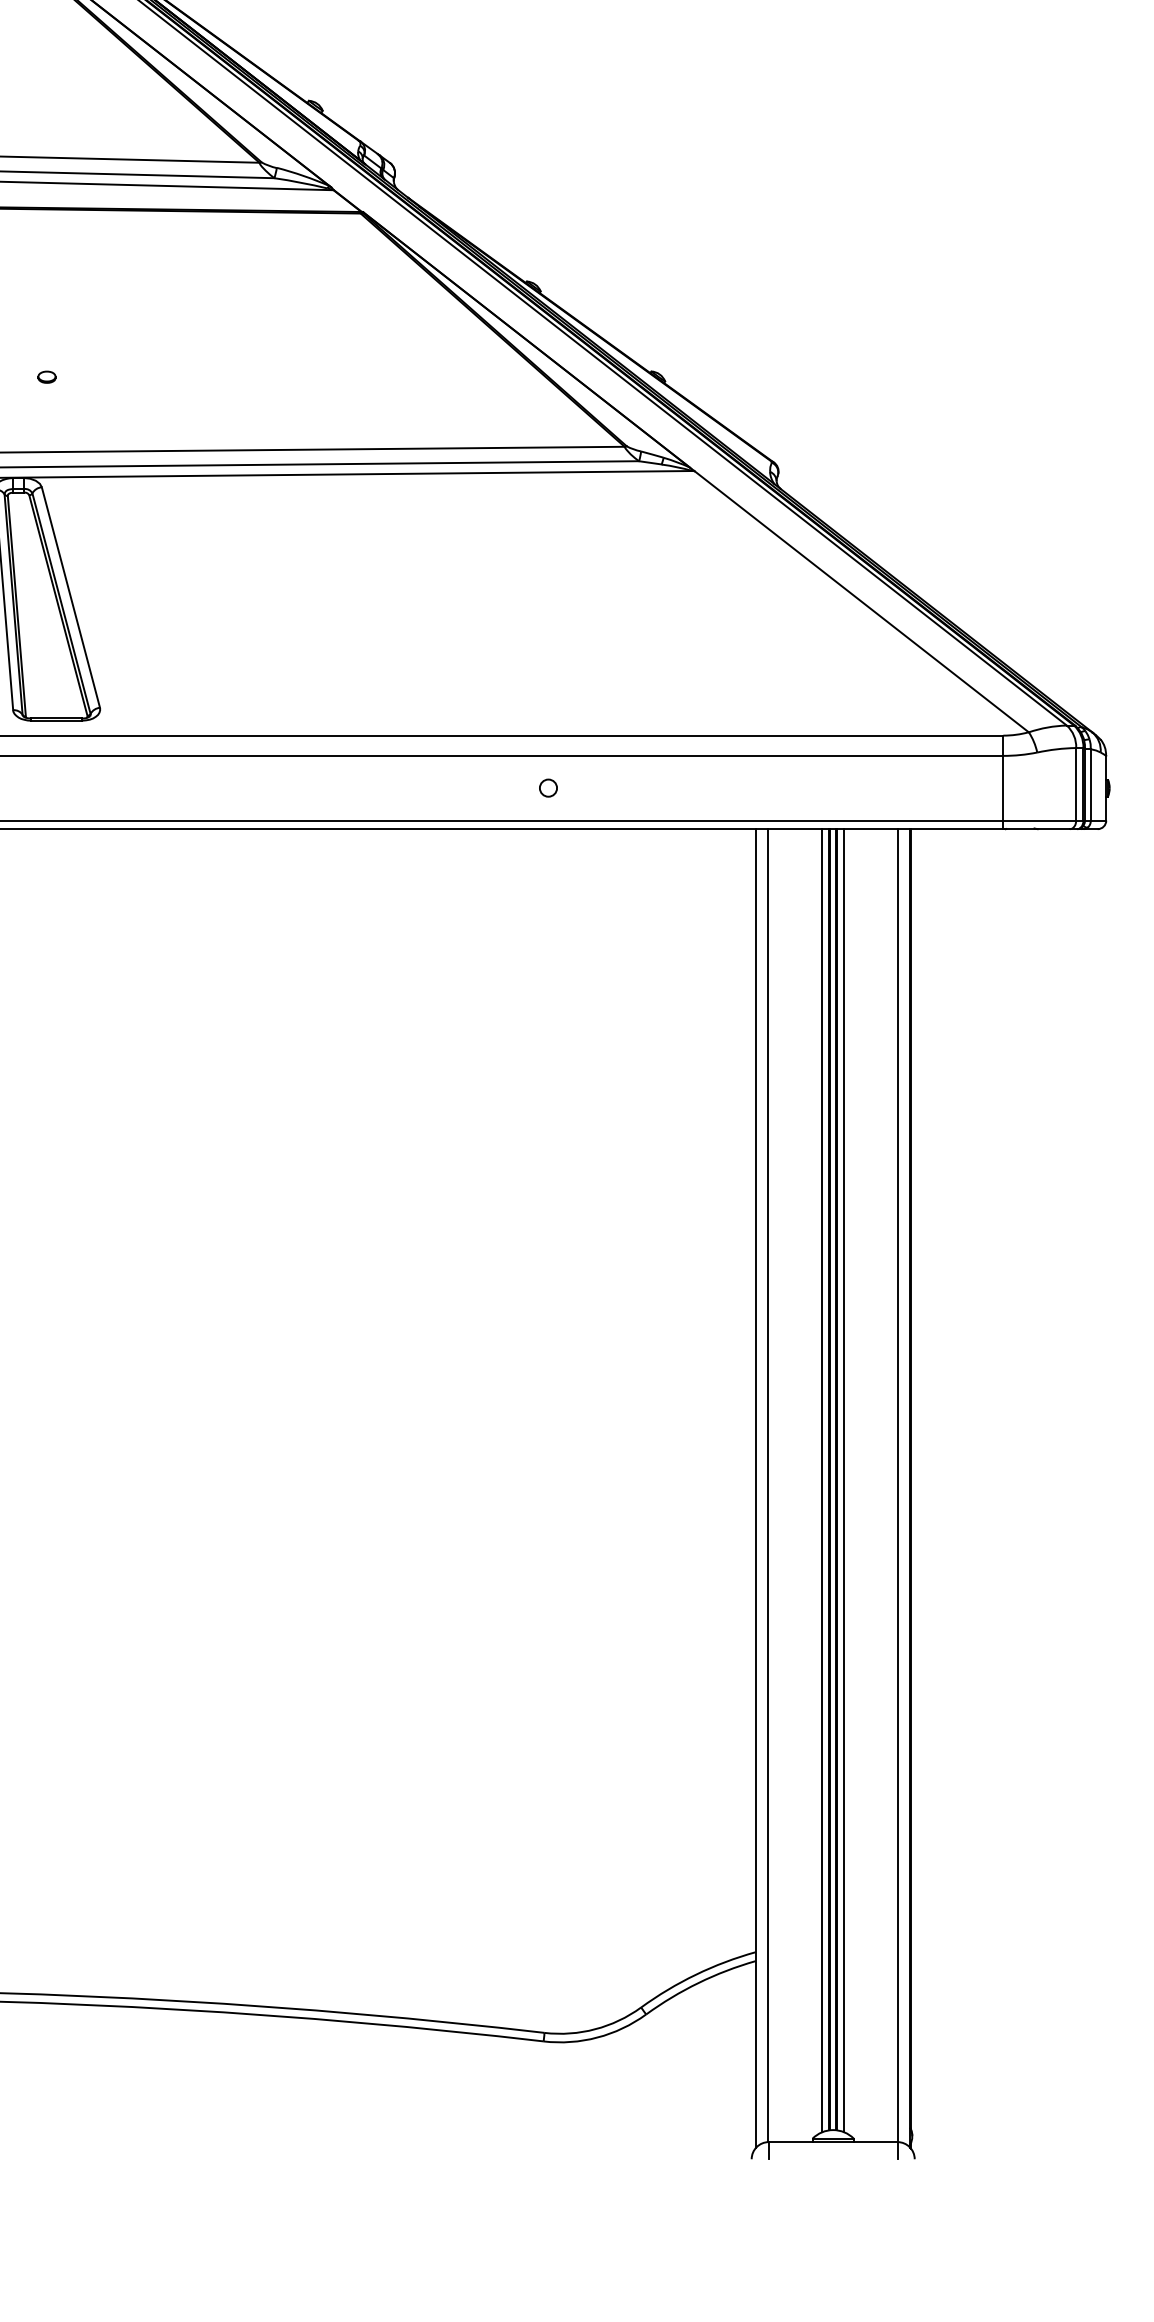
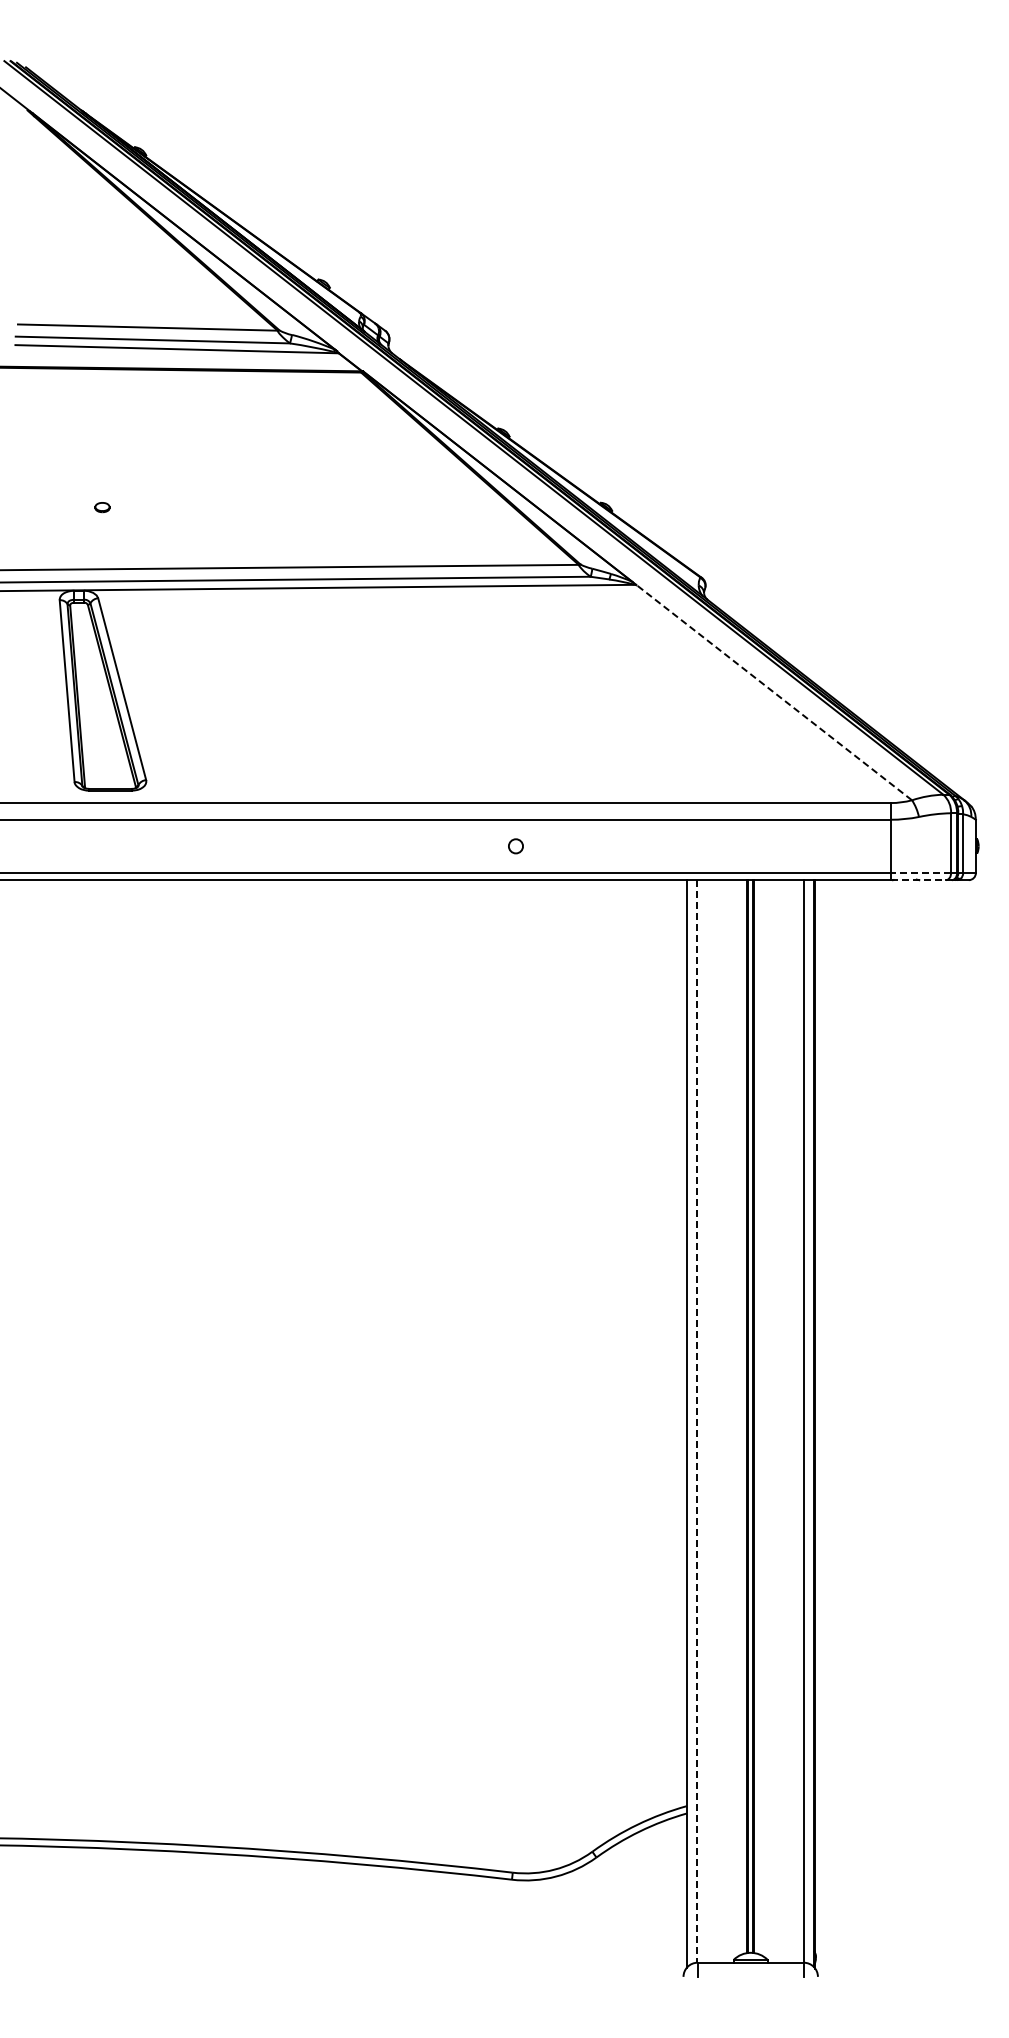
line: (862, 601) -> (774, 692), solid -> dashed
line: (1039, 821) -> (920, 873), solid -> dashed
line: (1036, 829) -> (918, 880), solid -> dashed
line: (822, 1480) -> (741, 1417), removed
line: (843, 1480) -> (759, 1417), removed
line: (767, 1485) -> (696, 1421), solid -> dashed

